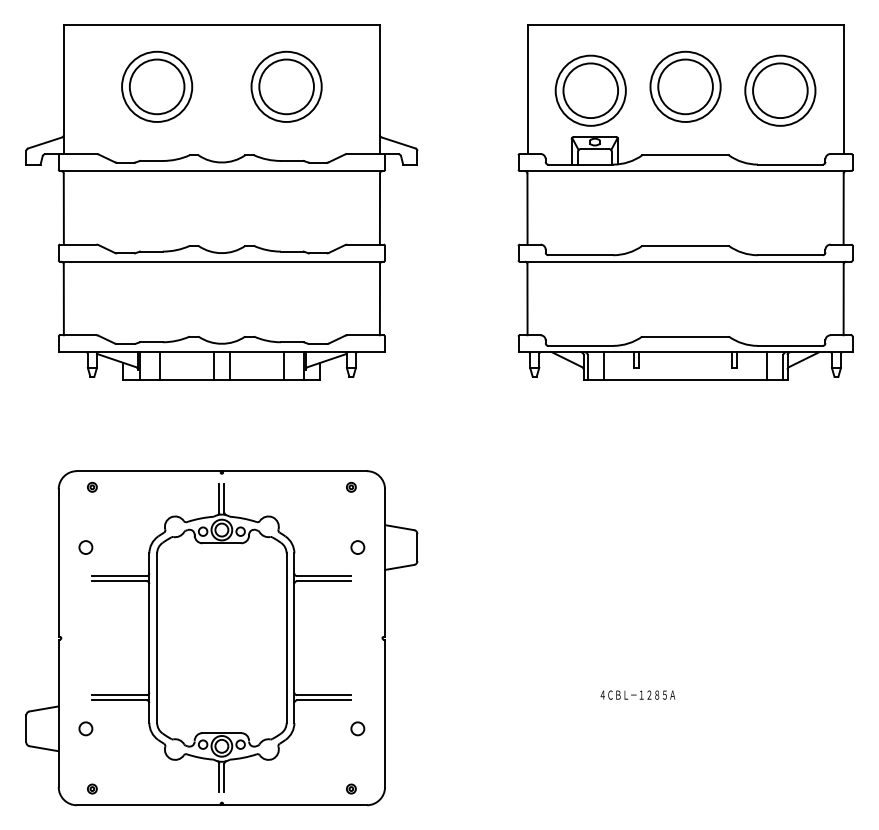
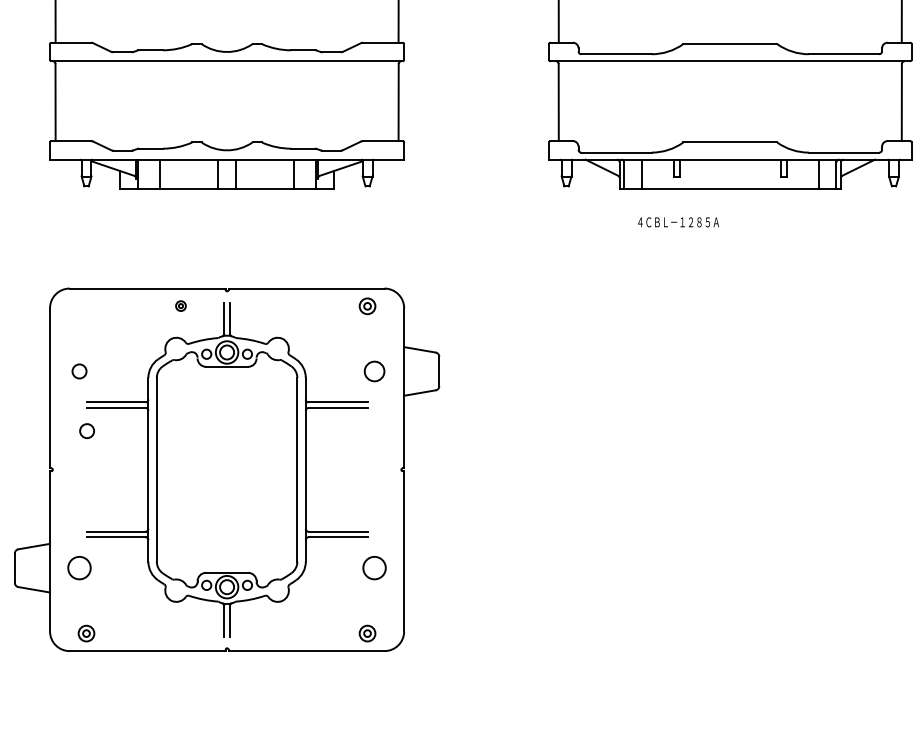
part: (92, 486) -> (181, 305), moved
part: (351, 486) -> (367, 305), size x1.6
circle: (357, 547) -> (374, 371), size x1.4
circle: (92, 602) -> (86, 431), added
text: (637, 694) -> (678, 221), moved
circle: (85, 728) -> (79, 567), size x1.6
circle: (357, 728) -> (374, 567), size x1.6
part: (92, 788) -> (86, 632), size x1.6
part: (351, 788) -> (367, 632), size x1.6

